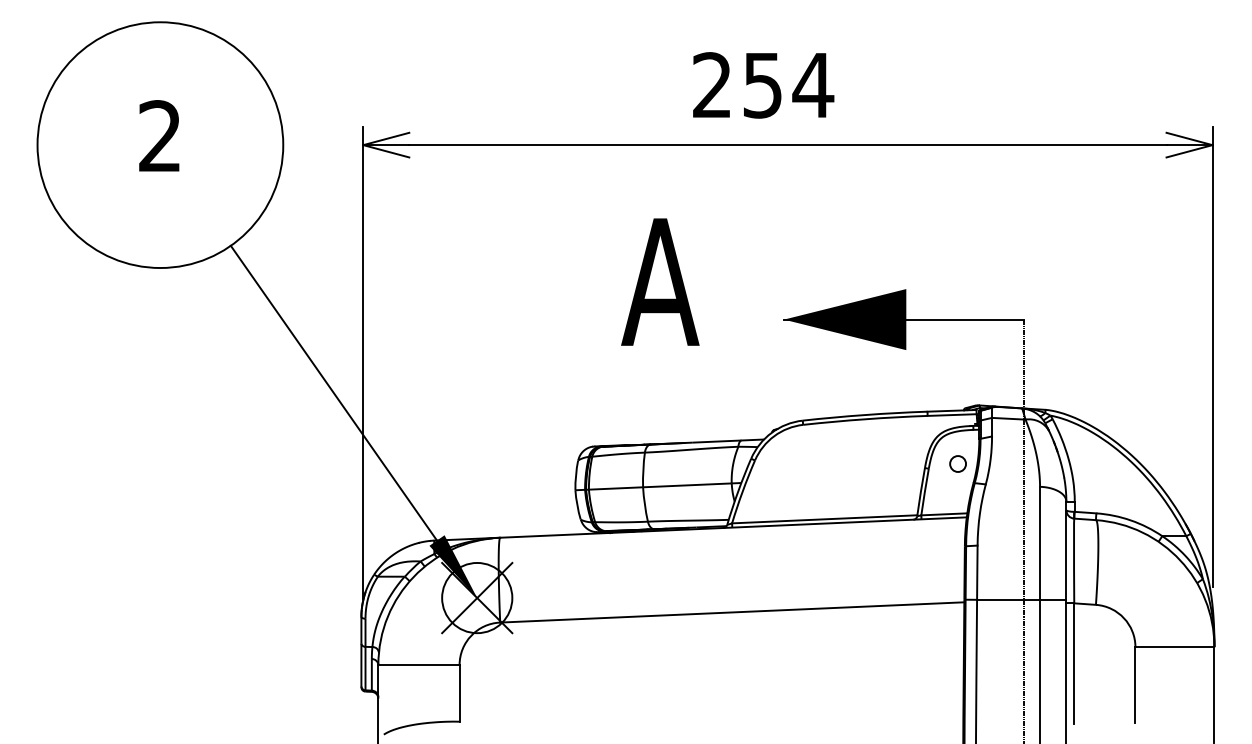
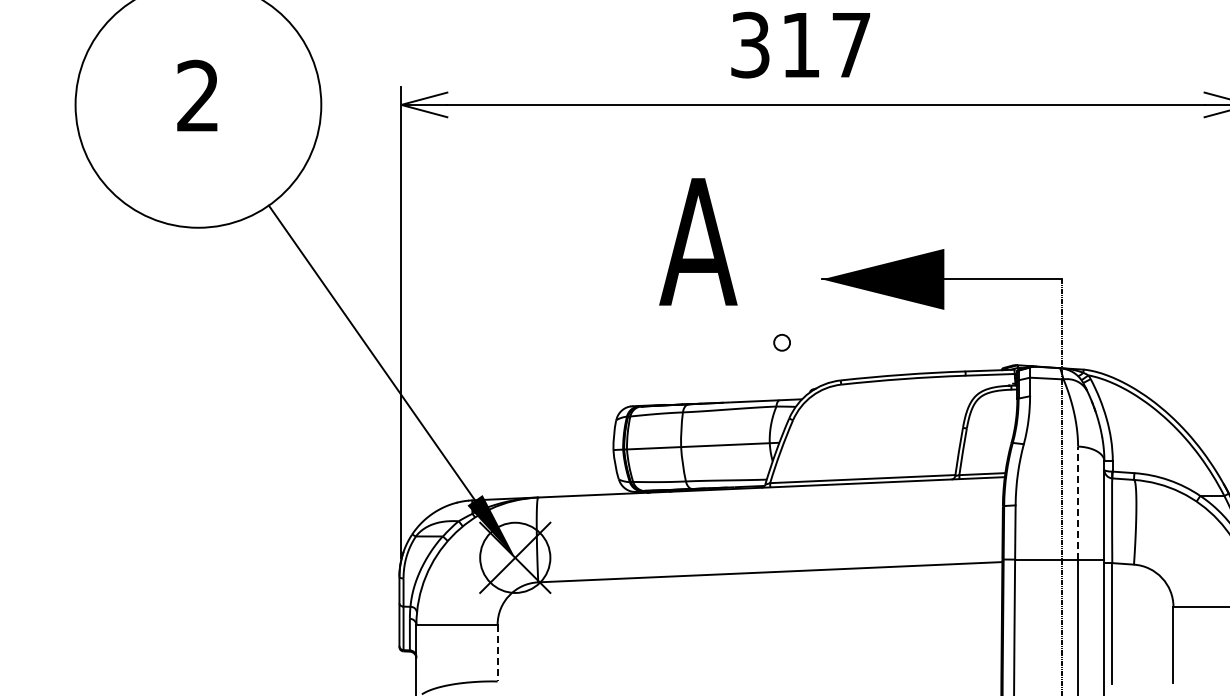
text: (763, 85) -> (801, 45), 254 -> 317
circle: (957, 463) -> (781, 342), moved
line: (1040, 543) -> (1078, 503), solid -> dashed
line: (459, 693) -> (497, 653), solid -> dashed

